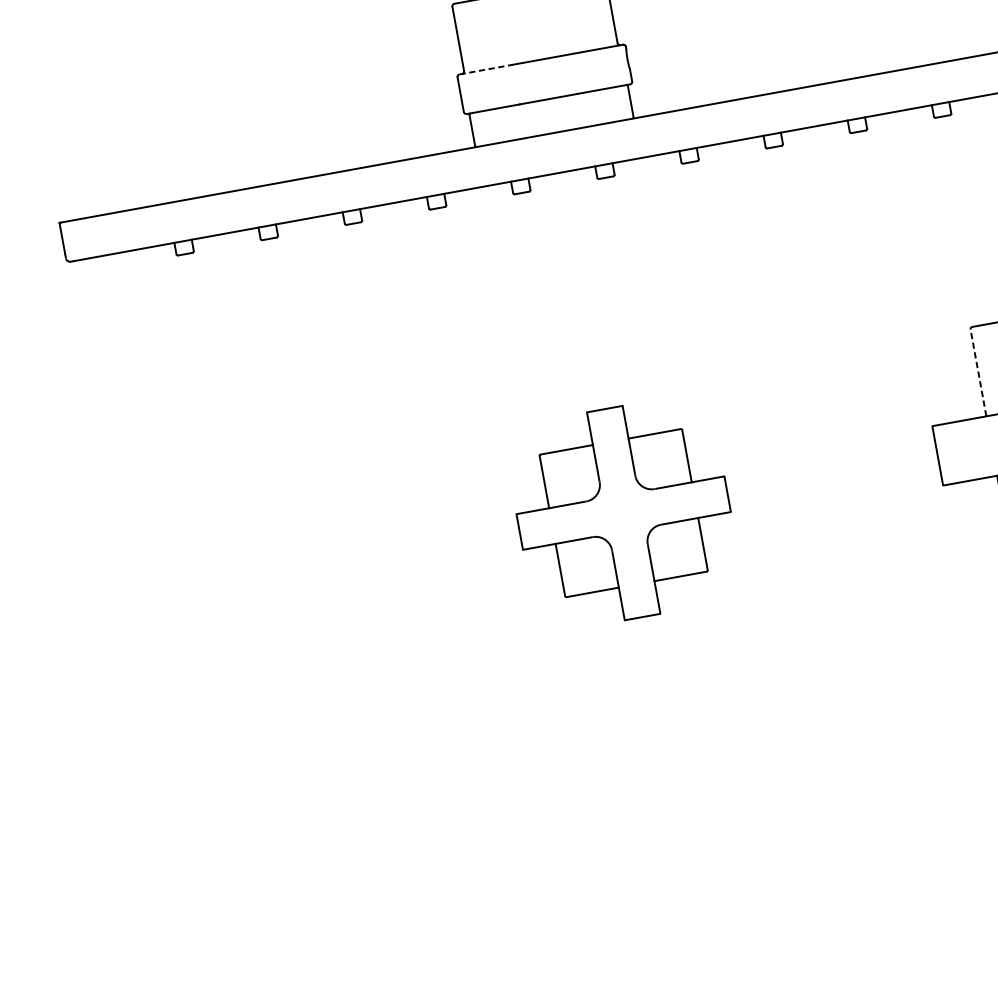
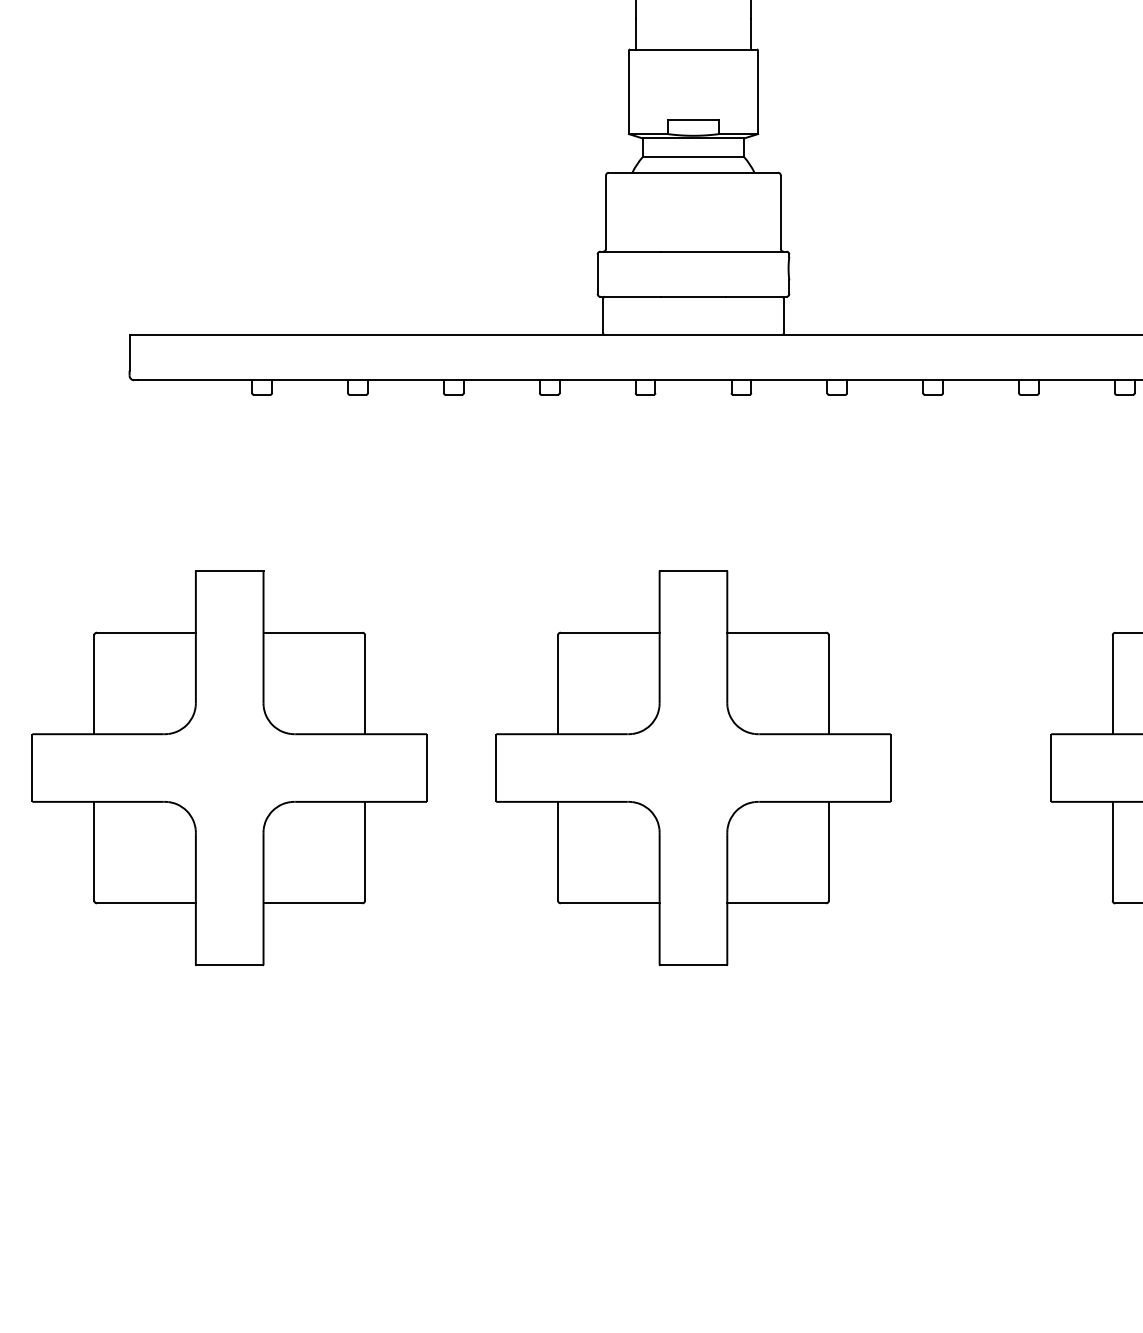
line: (486, 69) -> (631, 251), dashed -> solid
line: (978, 372) -> (1112, 684), dashed -> solid
part: (623, 513) -> (693, 768), size x1.67
part: (216, 587) -> (229, 768), added

